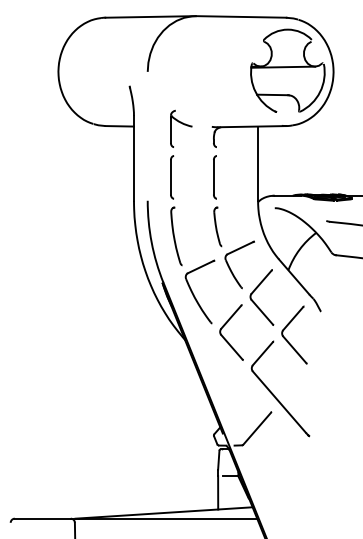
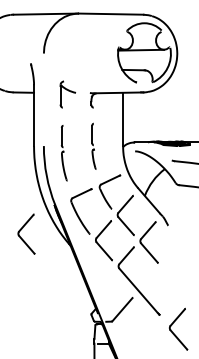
part: (217, 201) -> (93, 146), size x0.7
part: (176, 210) -> (64, 153), size x0.7
part: (117, 329) -> (22, 238), added
part: (328, 460) -> (173, 332), added

